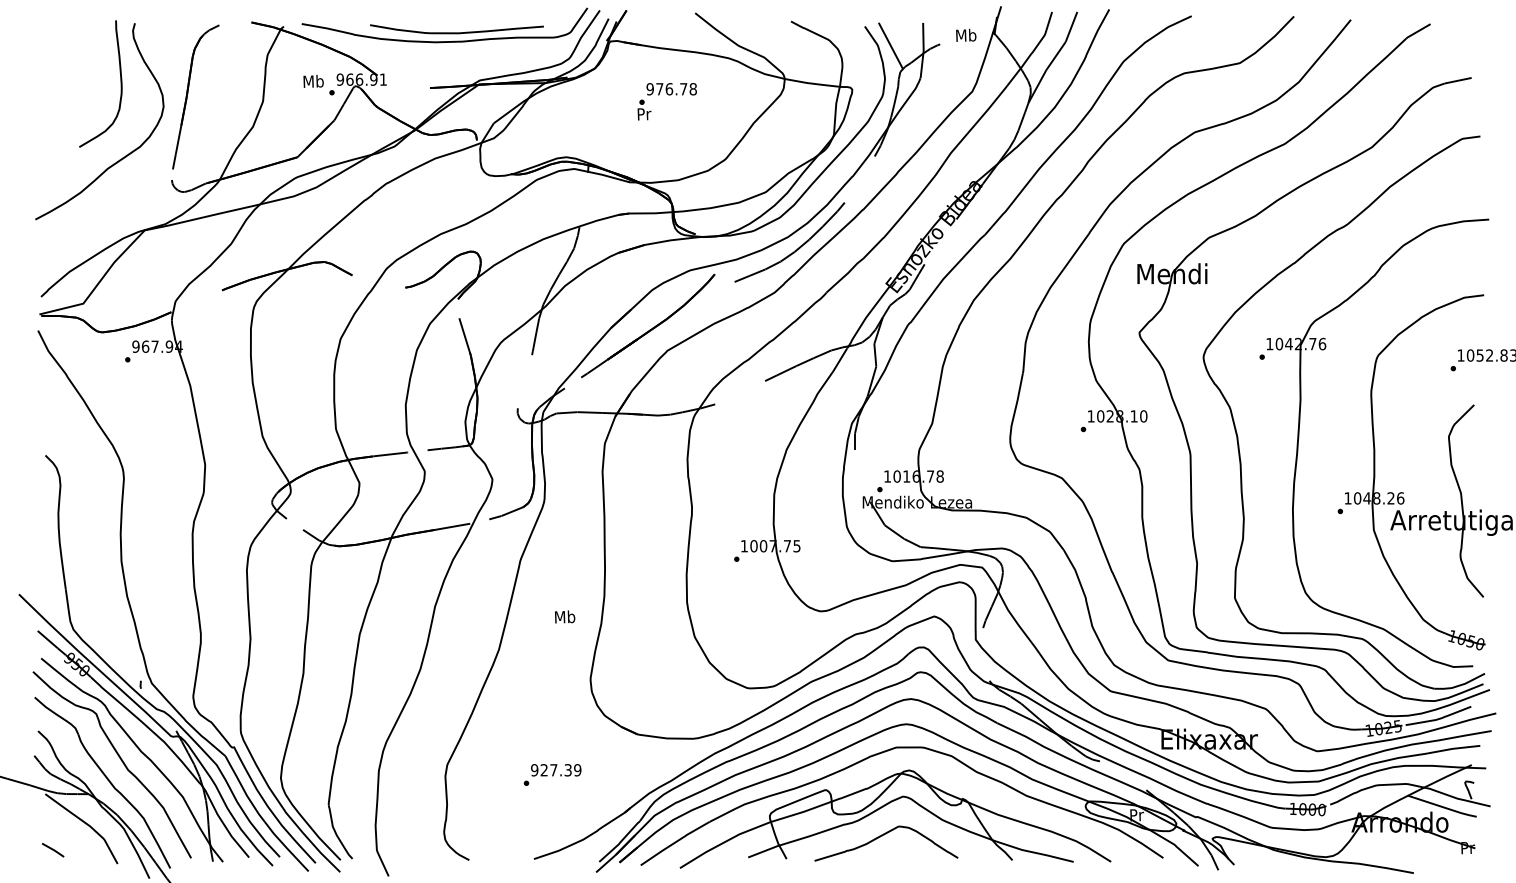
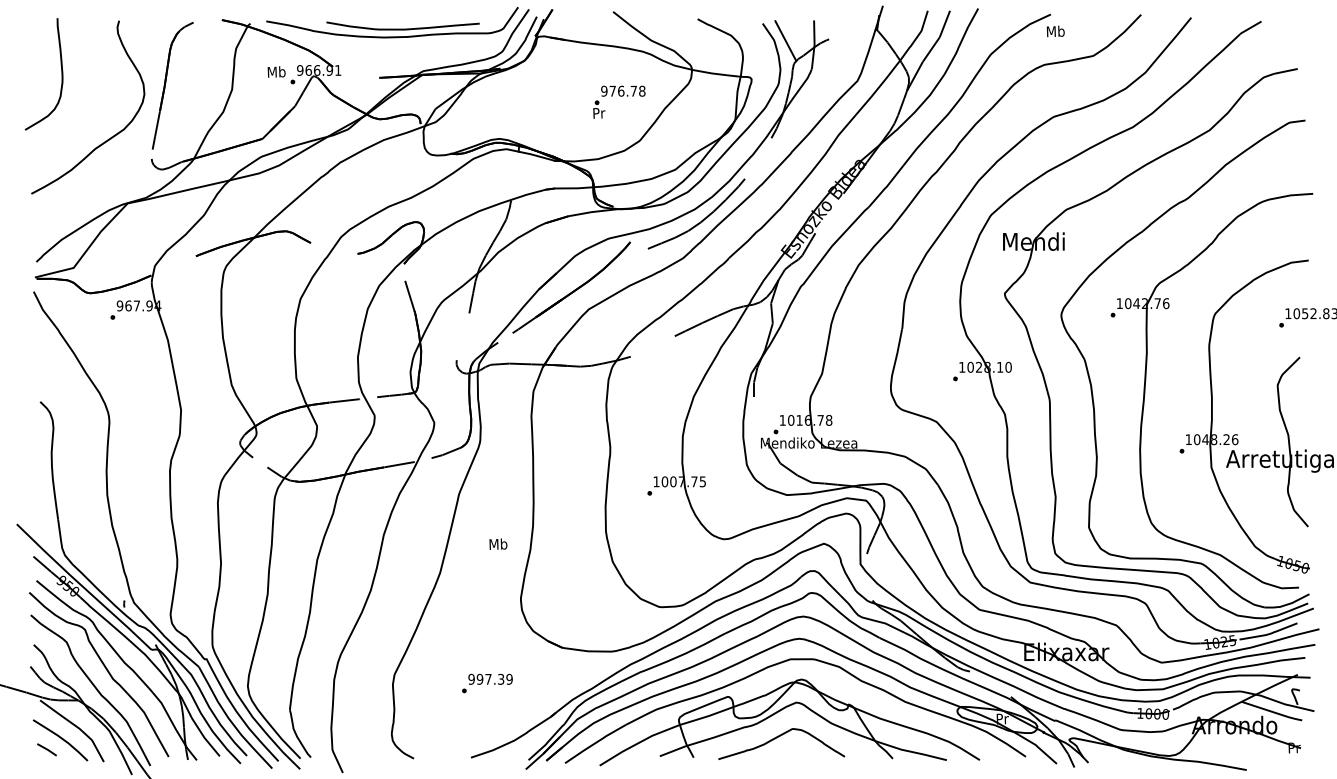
text: (966, 34) -> (1056, 30), moved
curve: (120, 83) -> (61, 73), moved
text: (666, 101) -> (618, 102), moved
text: (543, 770) -> (479, 679), 927.39 -> 997.39
curve: (69, 838) -> (61, 739), added

